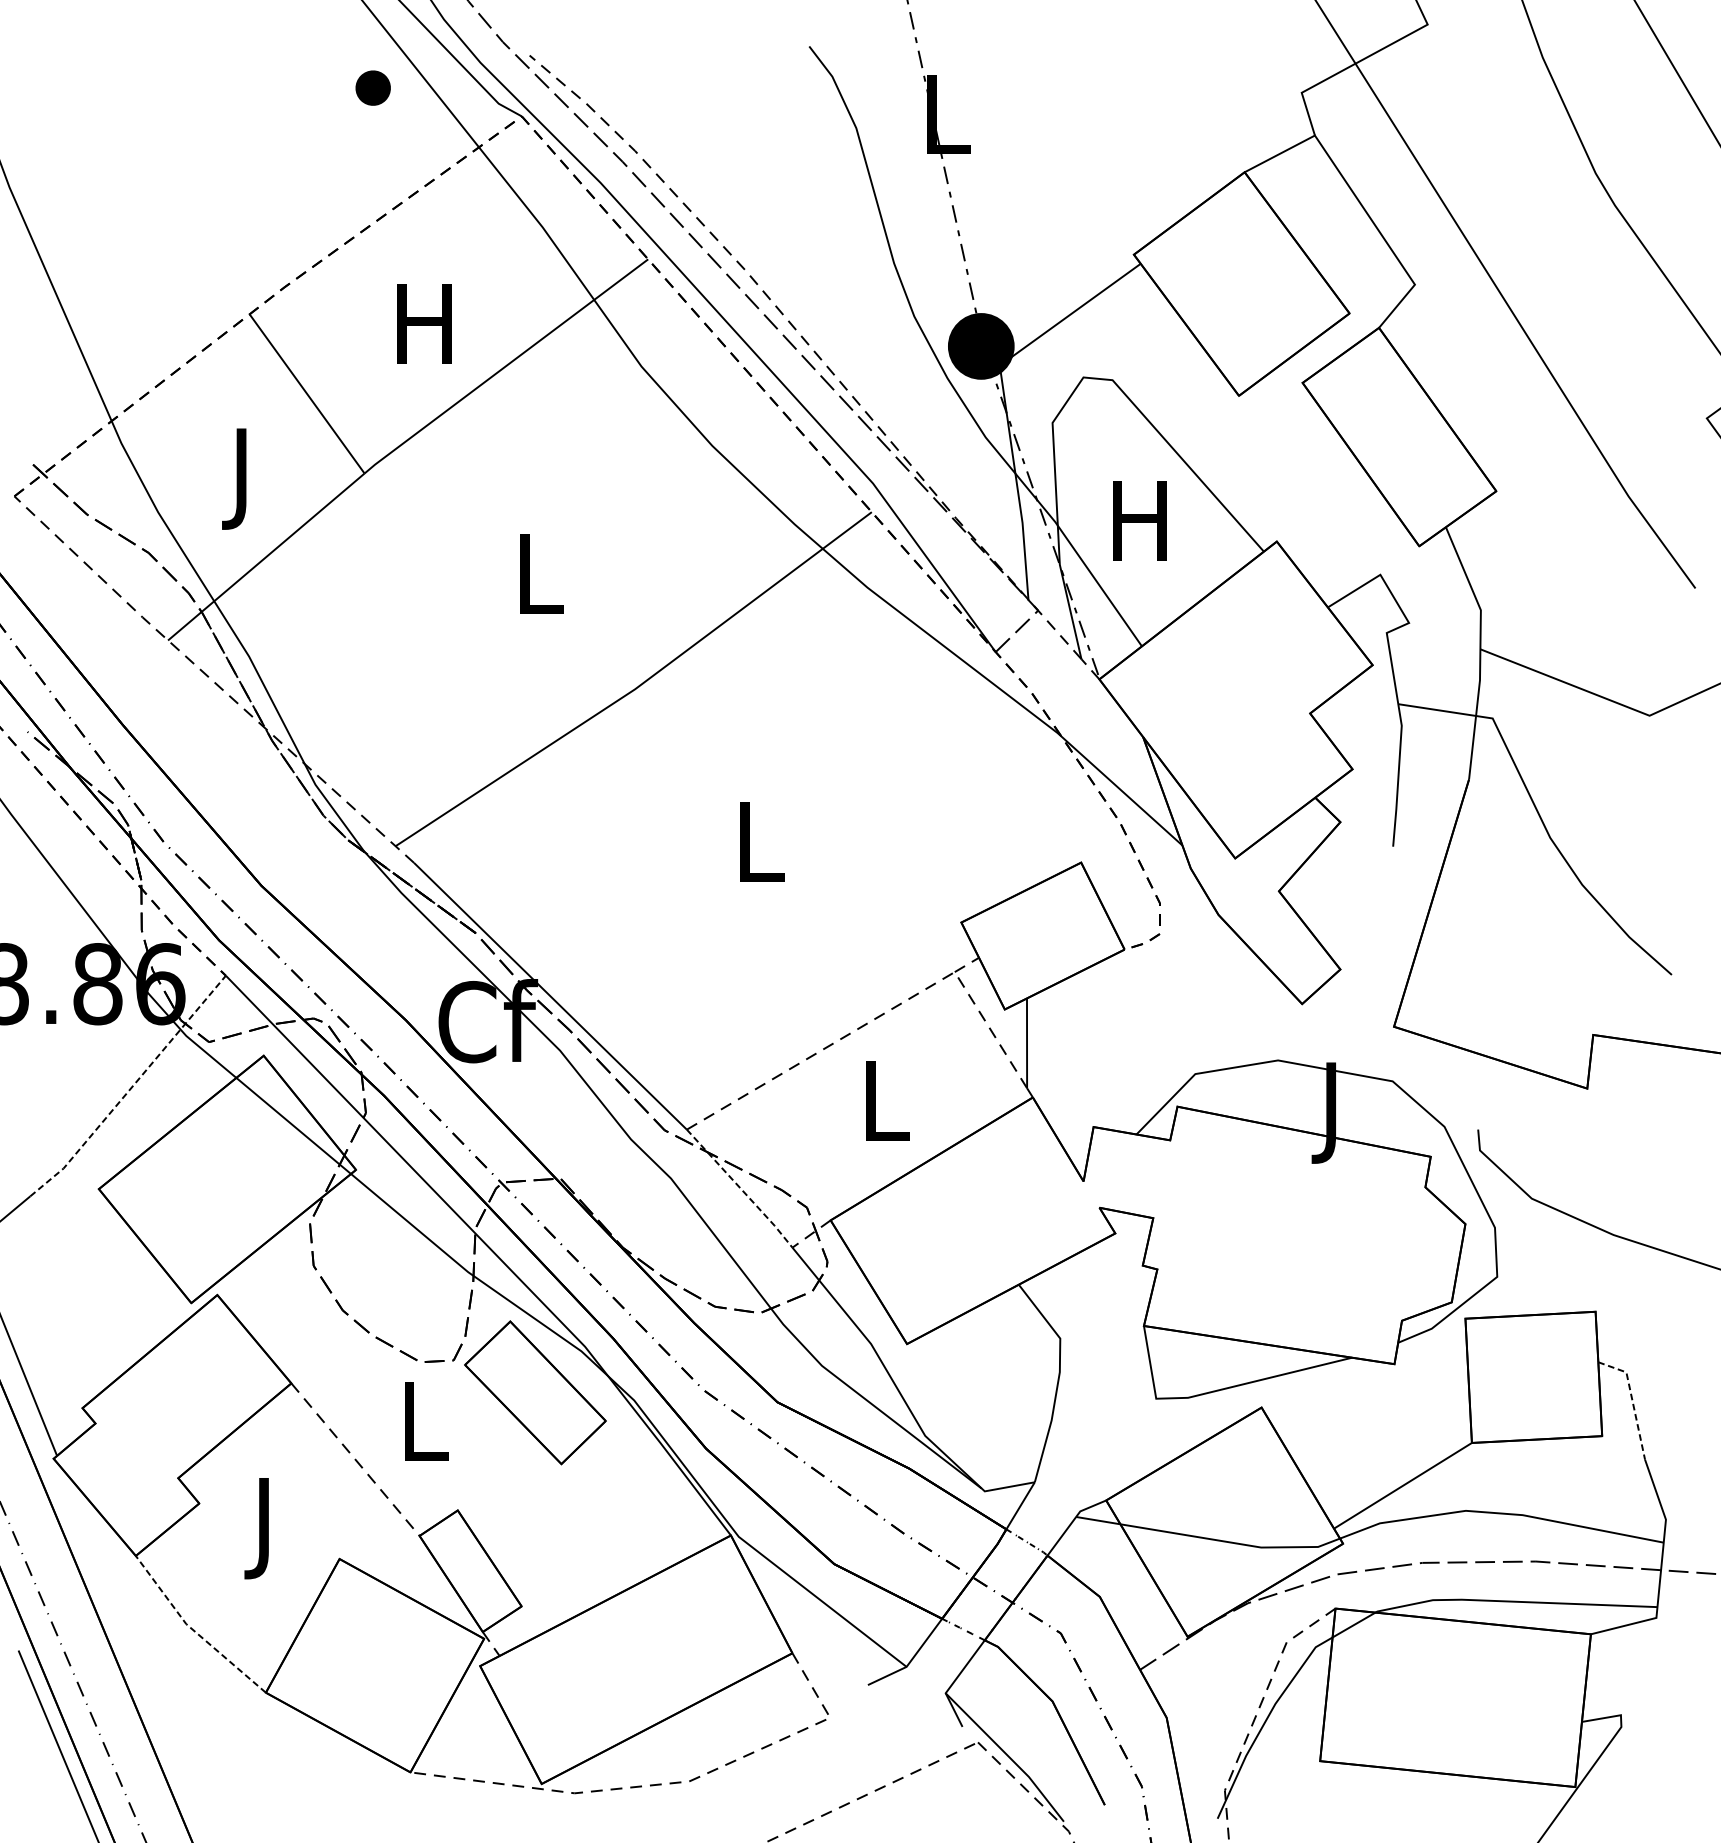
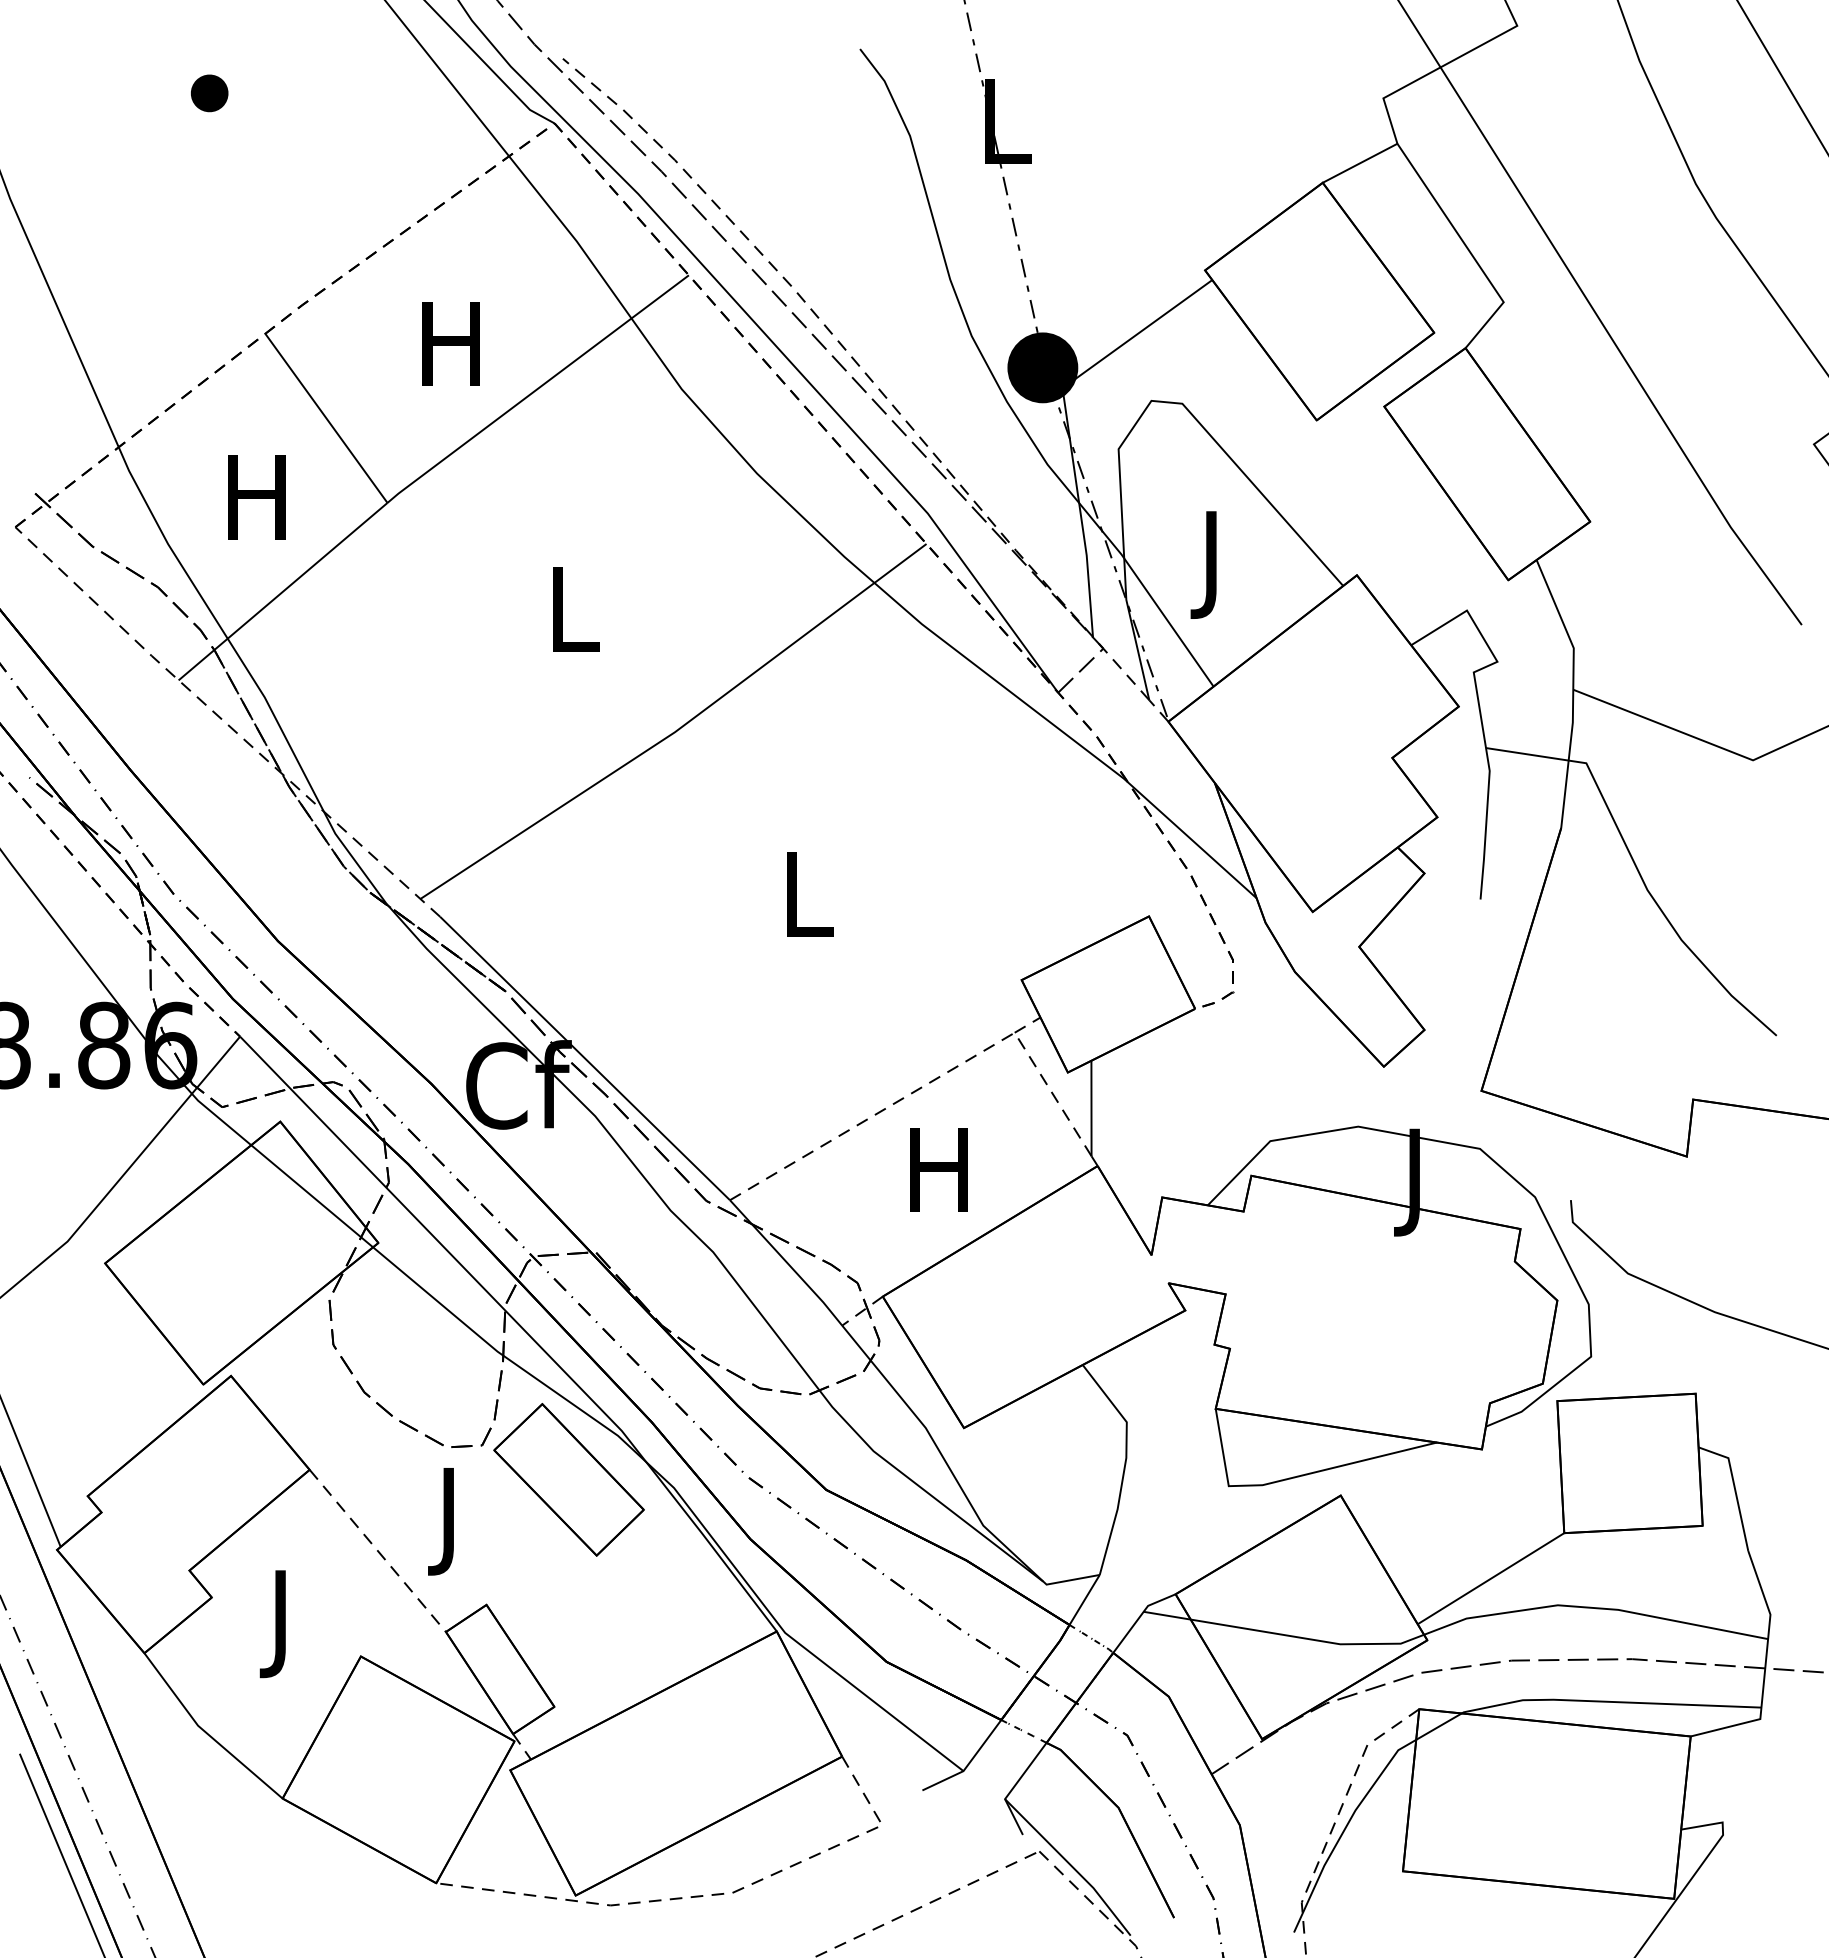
part: (373, 88) -> (209, 93), moved
text: (241, 478) -> (256, 508), J -> H
text: (1139, 531) -> (1210, 564), H -> J
line: (131, 1088) -> (139, 1156), dashed -> solid
text: (883, 1100) -> (938, 1169), L -> H
line: (740, 1188) -> (787, 1262), dashed -> solid
line: (1632, 1400) -> (1734, 1488), dashed -> solid
text: (425, 1431) -> (452, 1521), L -> J
line: (193, 1630) -> (205, 1732), dashed -> solid

